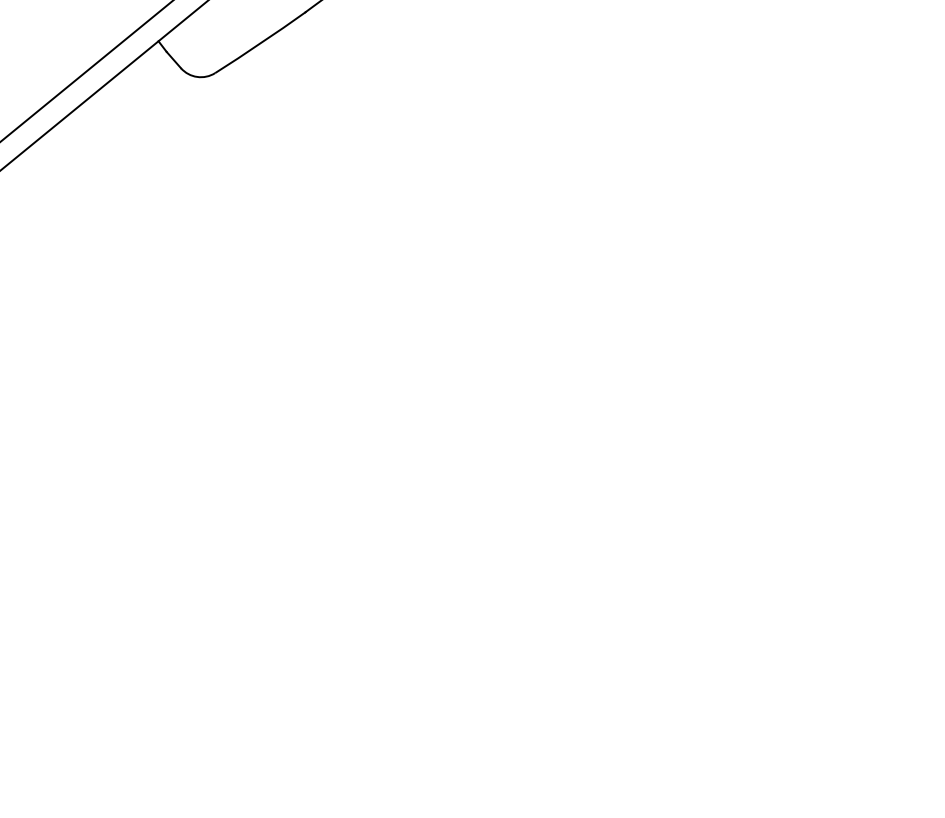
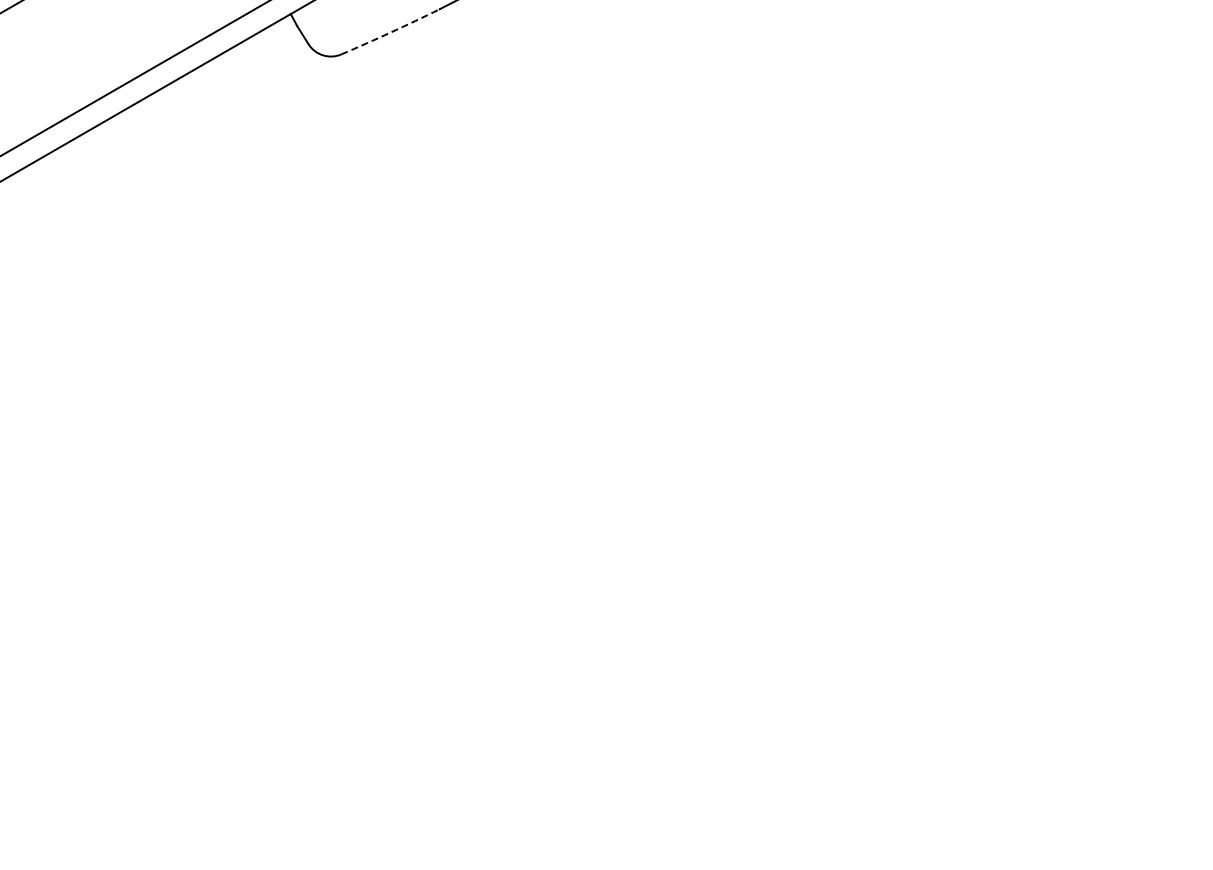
arc: (260, 43) -> (390, 32), solid -> dashed

